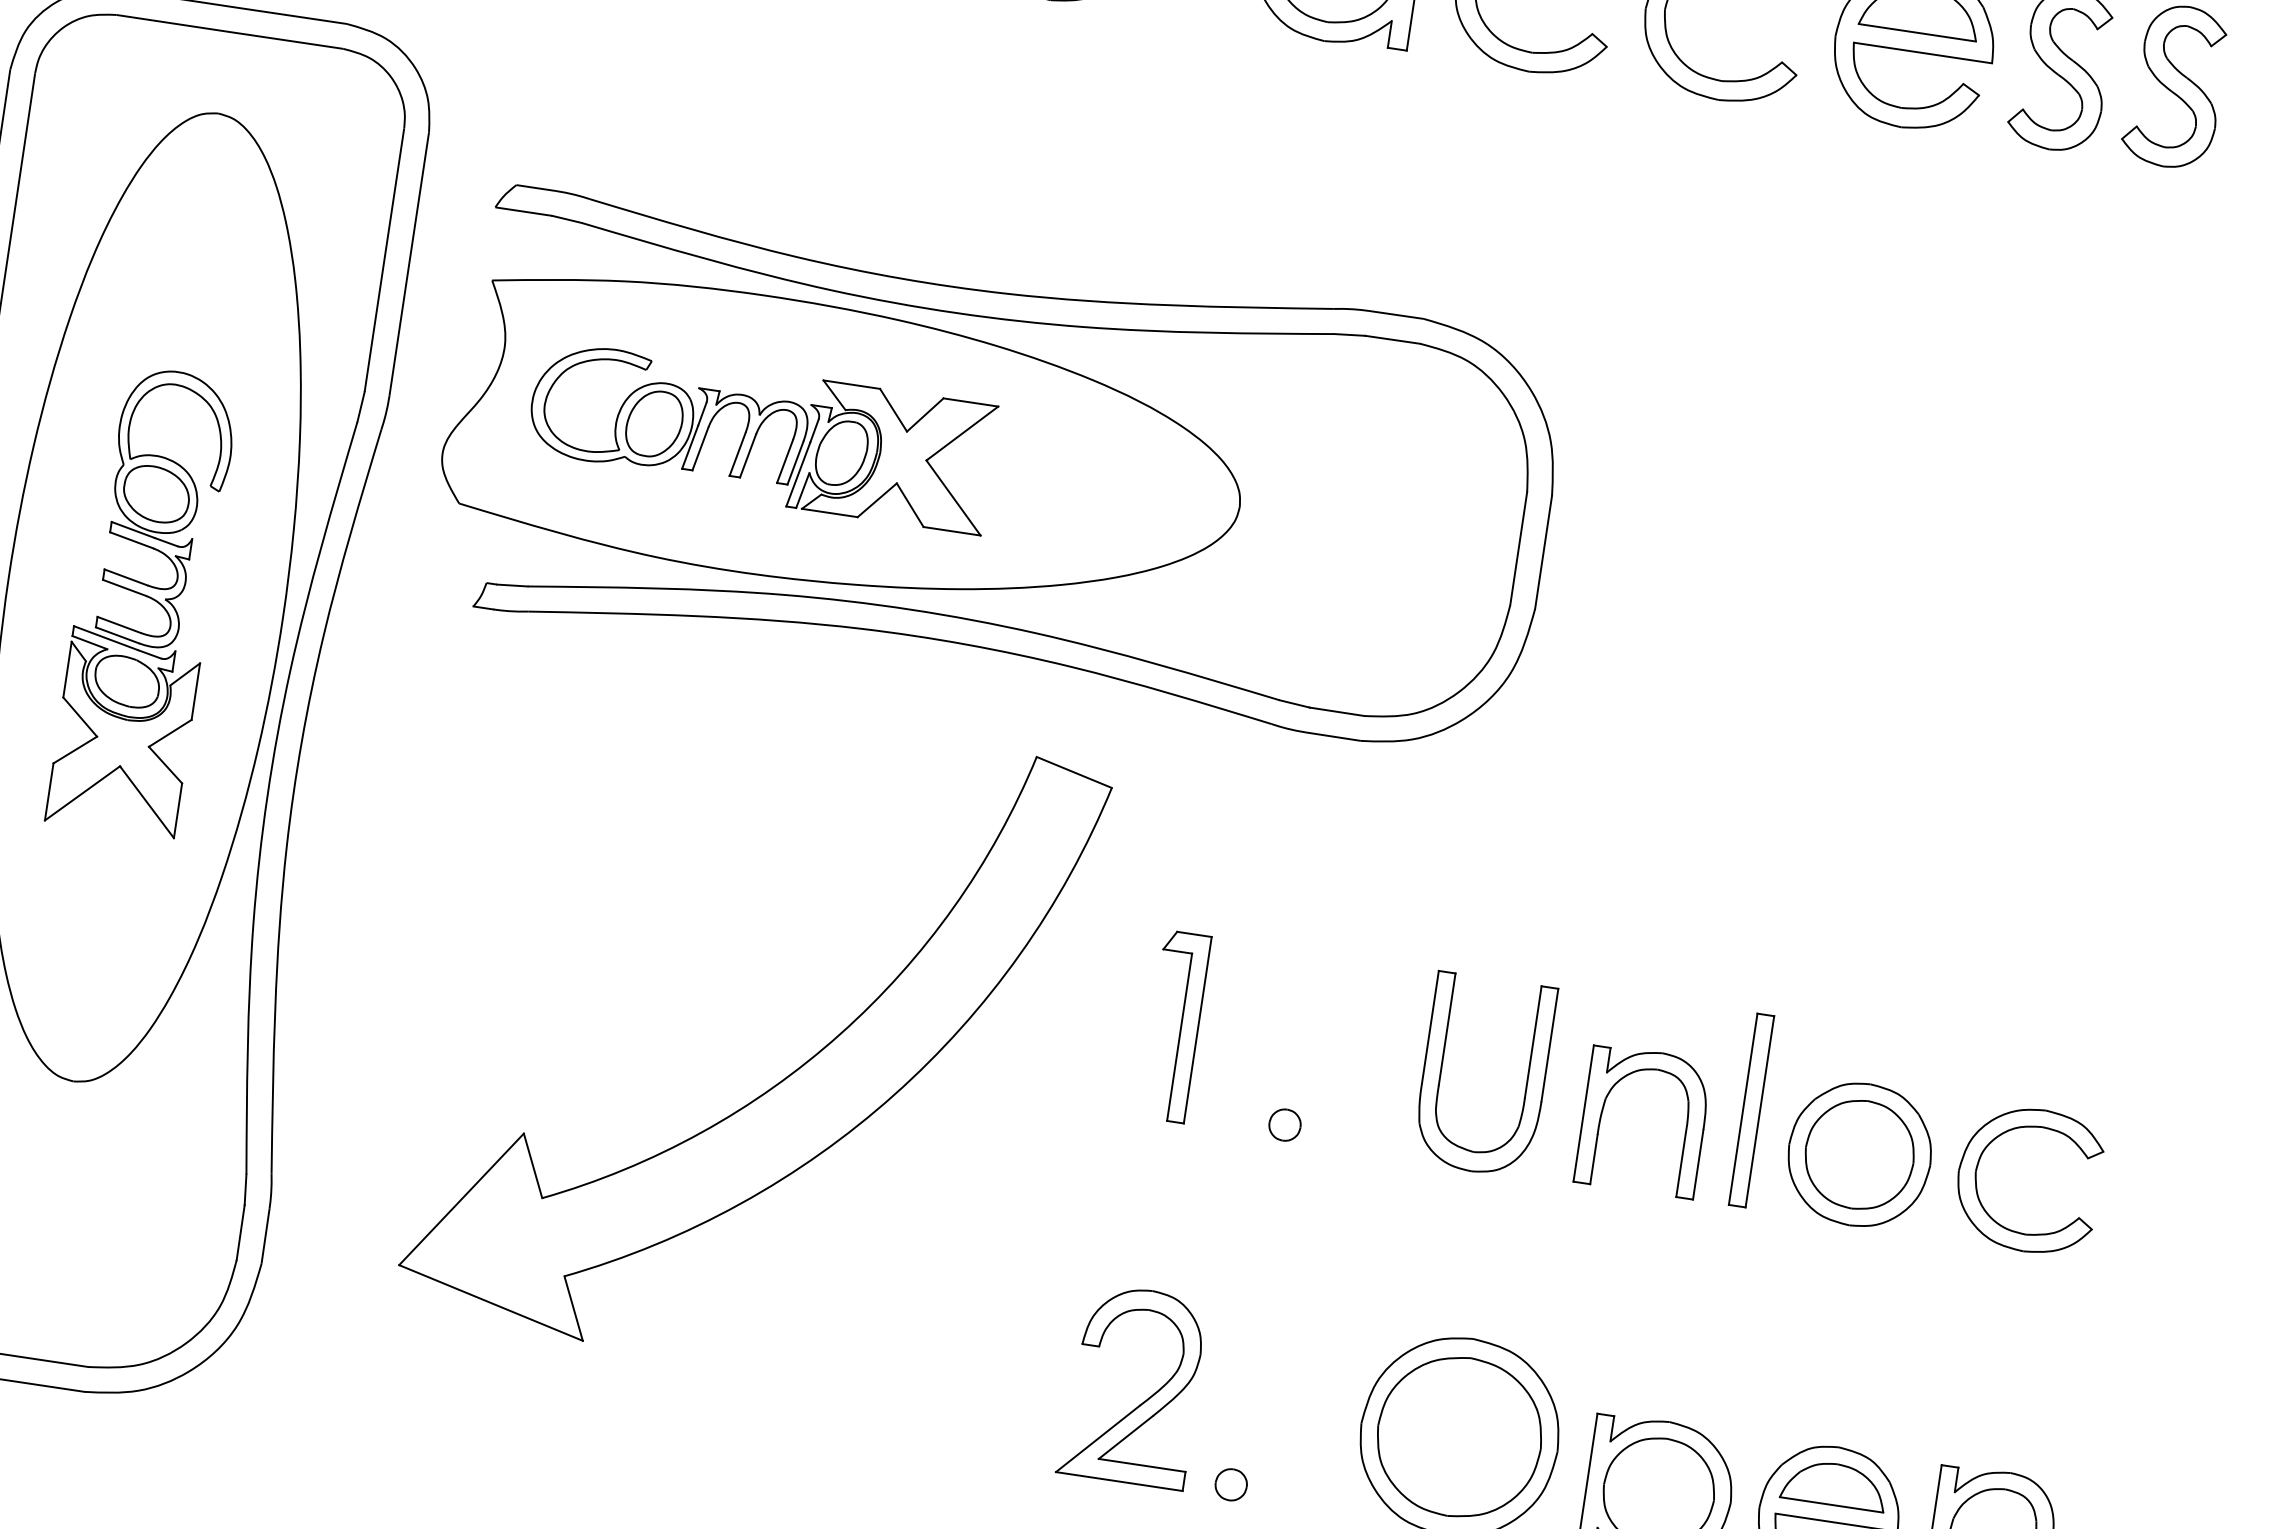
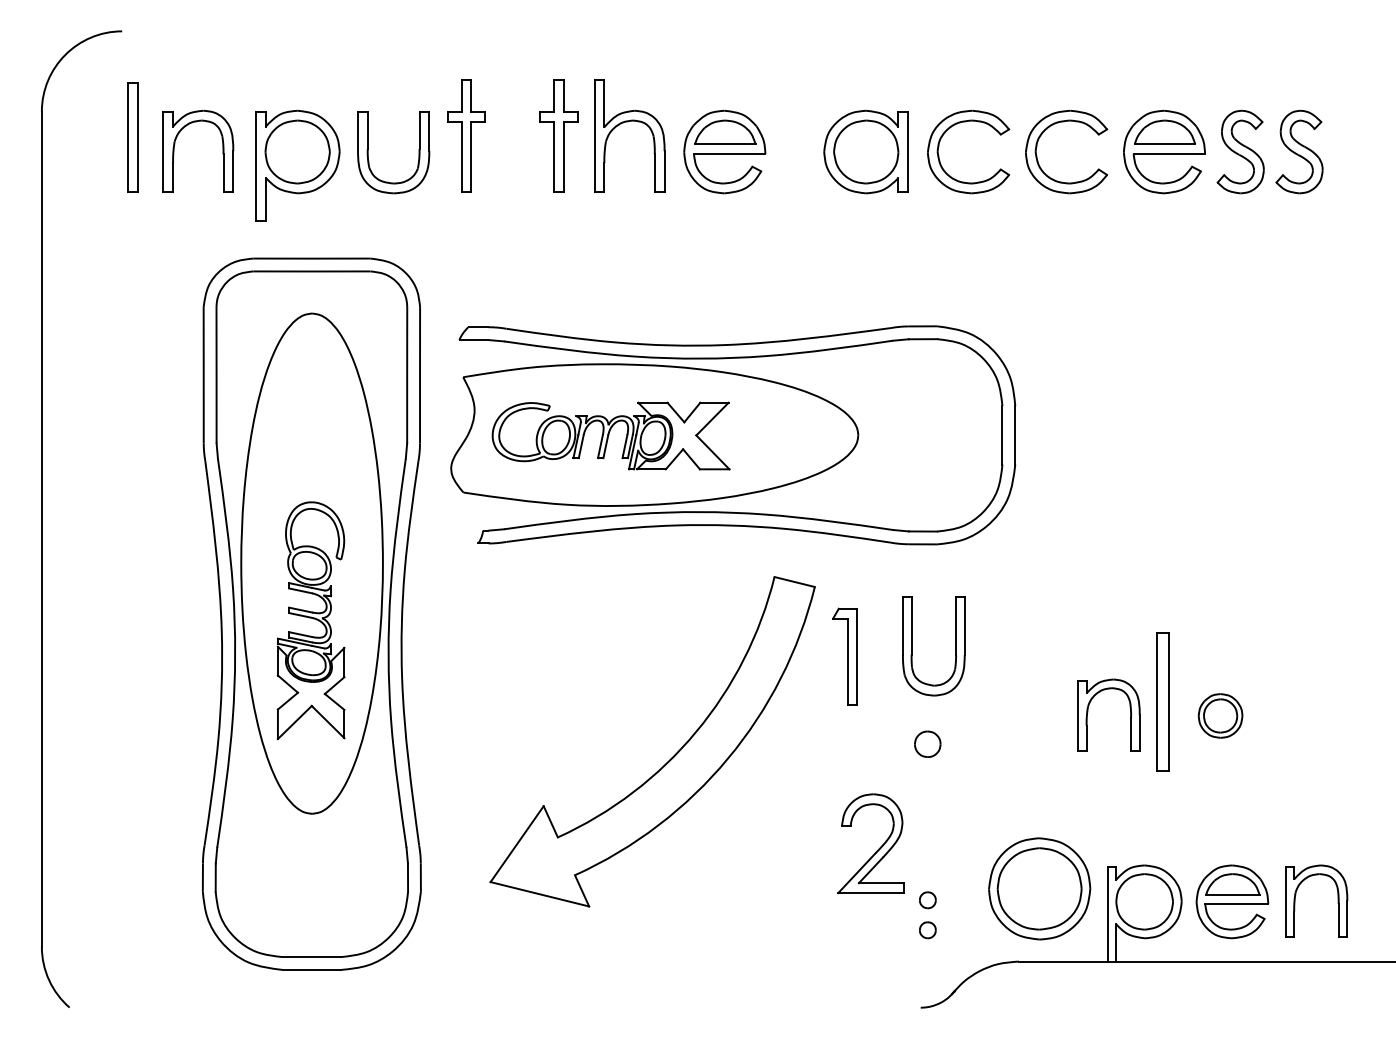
part: (142, 600) -> (310, 620), moved
part: (1174, 1025) -> (844, 656), moved
part: (1442, 1069) -> (912, 646), moved
part: (1751, 1110) -> (1162, 701), size x1.4
part: (1284, 1125) -> (927, 744), size x1.6
part: (1859, 1153) -> (1220, 715), size x0.6
part: (1978, 1179) -> (1282, 719), removed
part: (1144, 1399) -> (877, 849), moved
part: (1239, 1427) -> (927, 900), added

